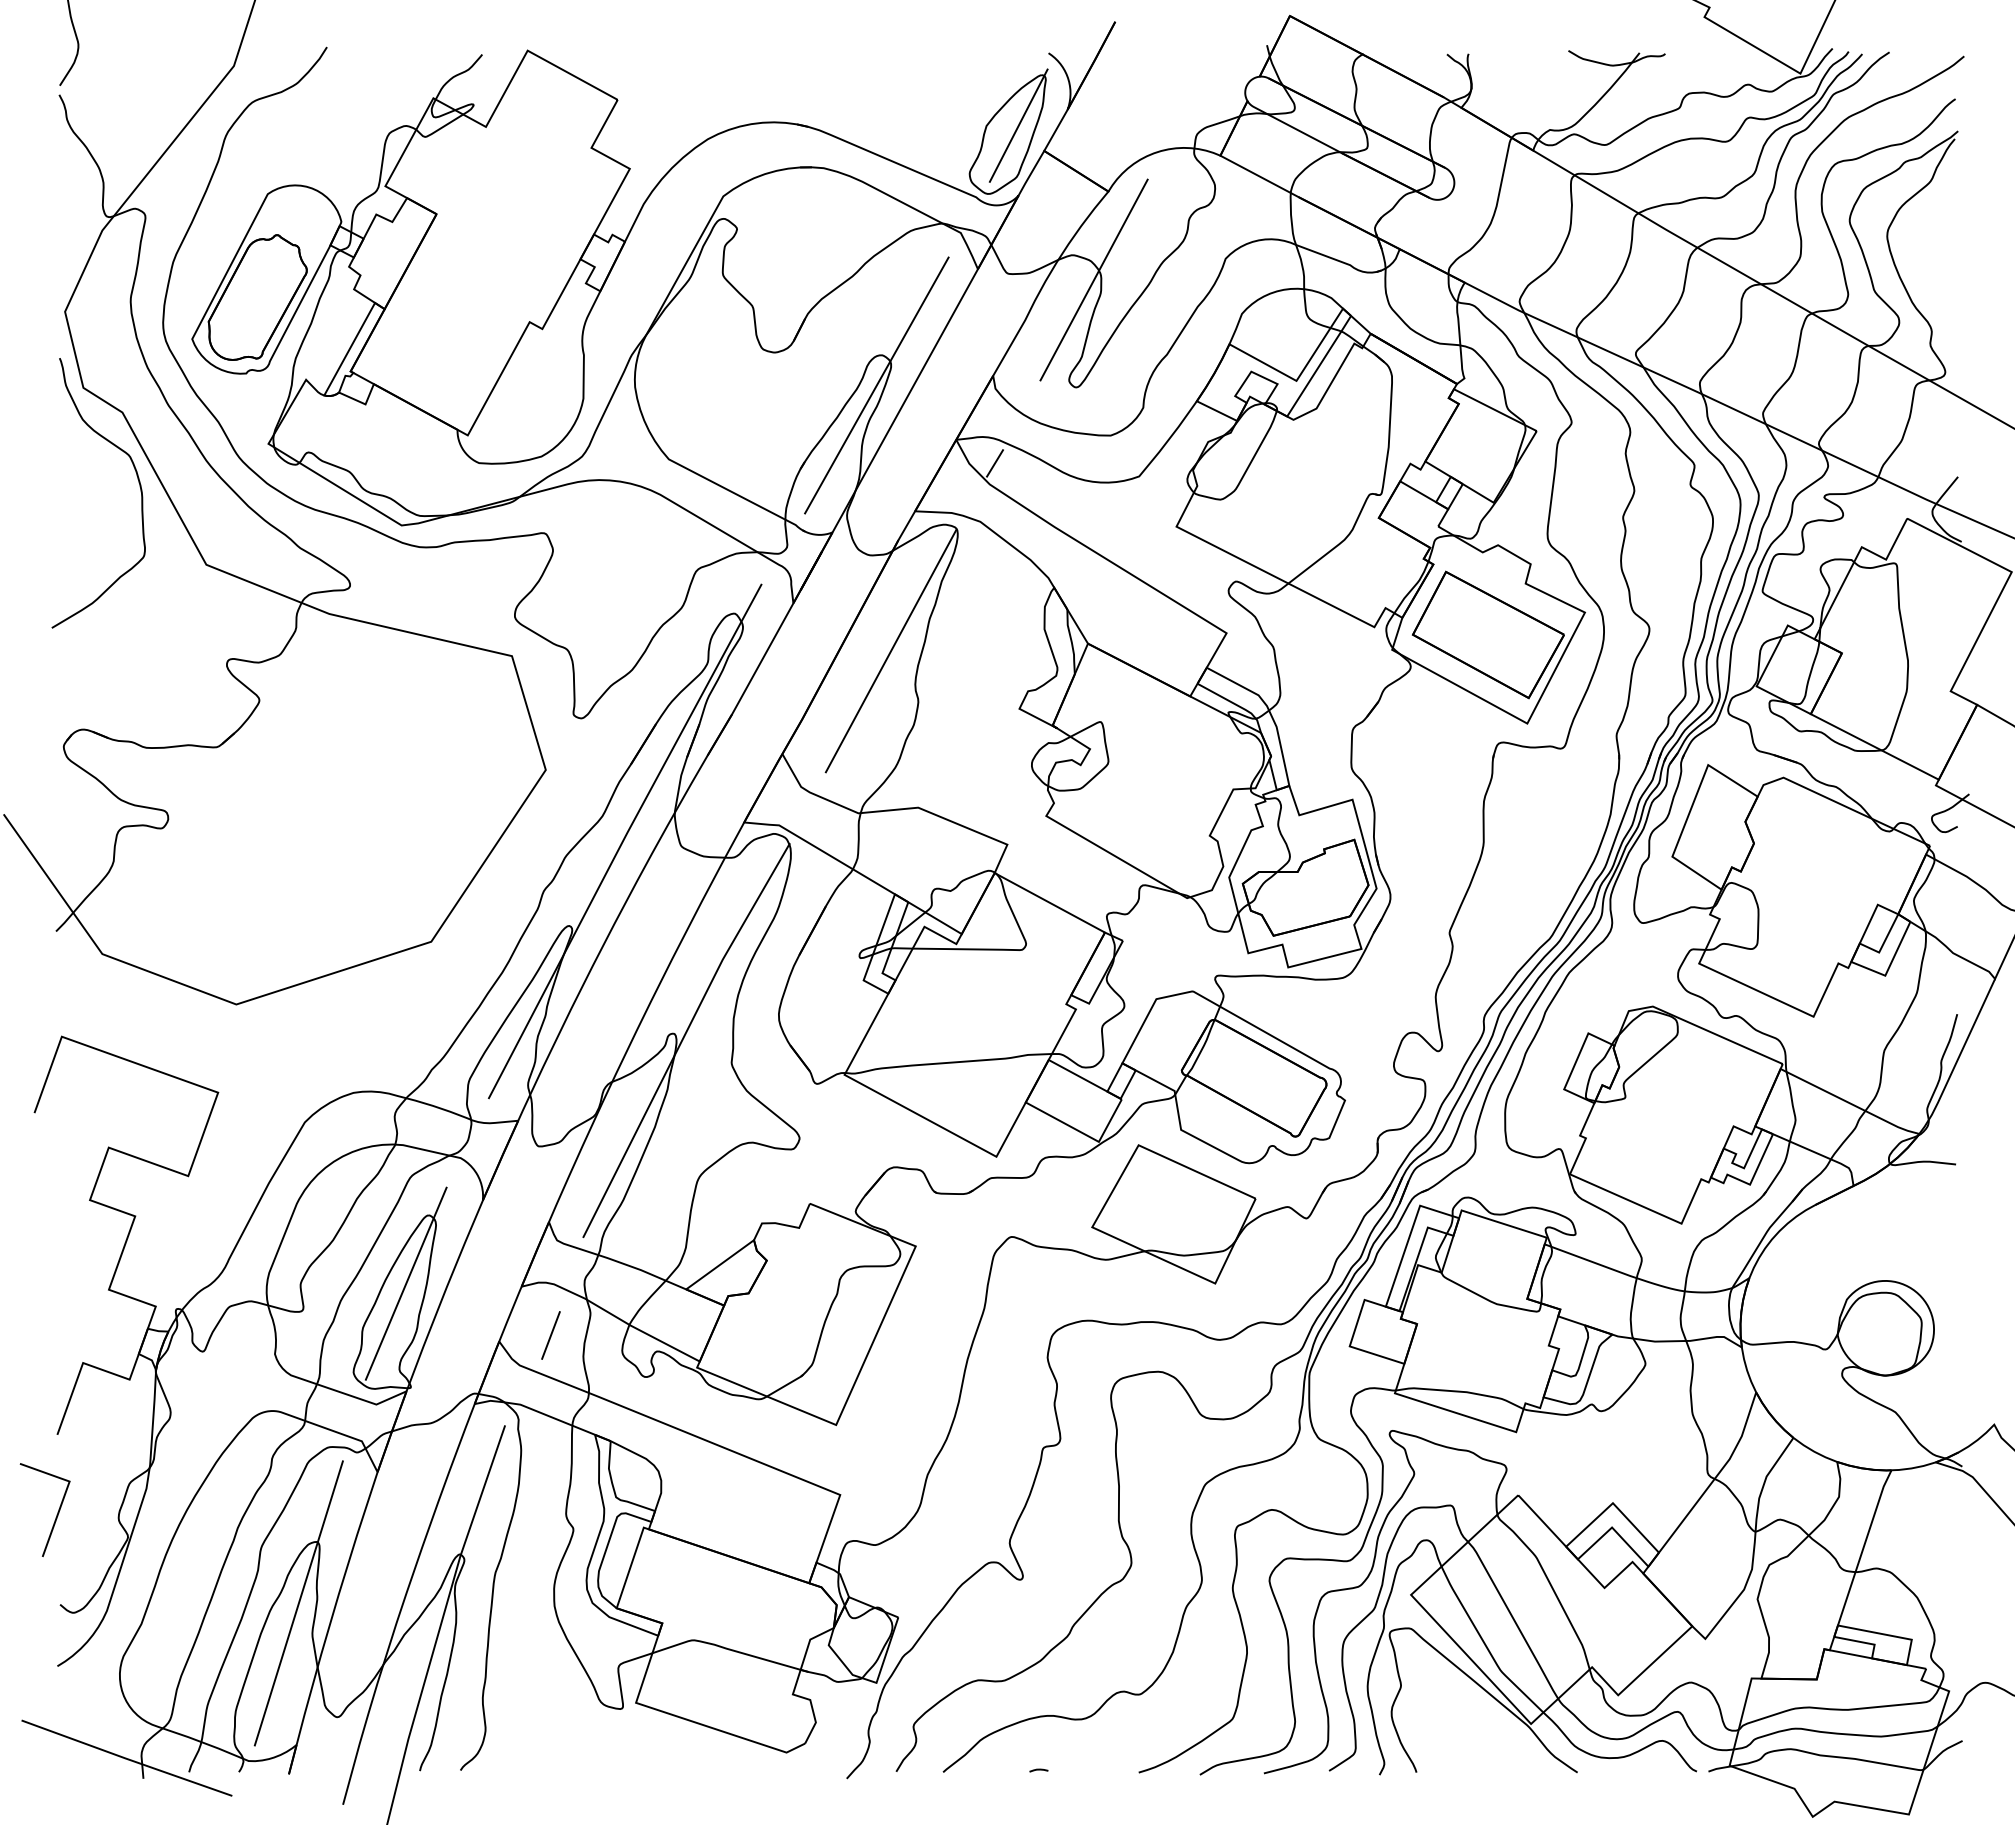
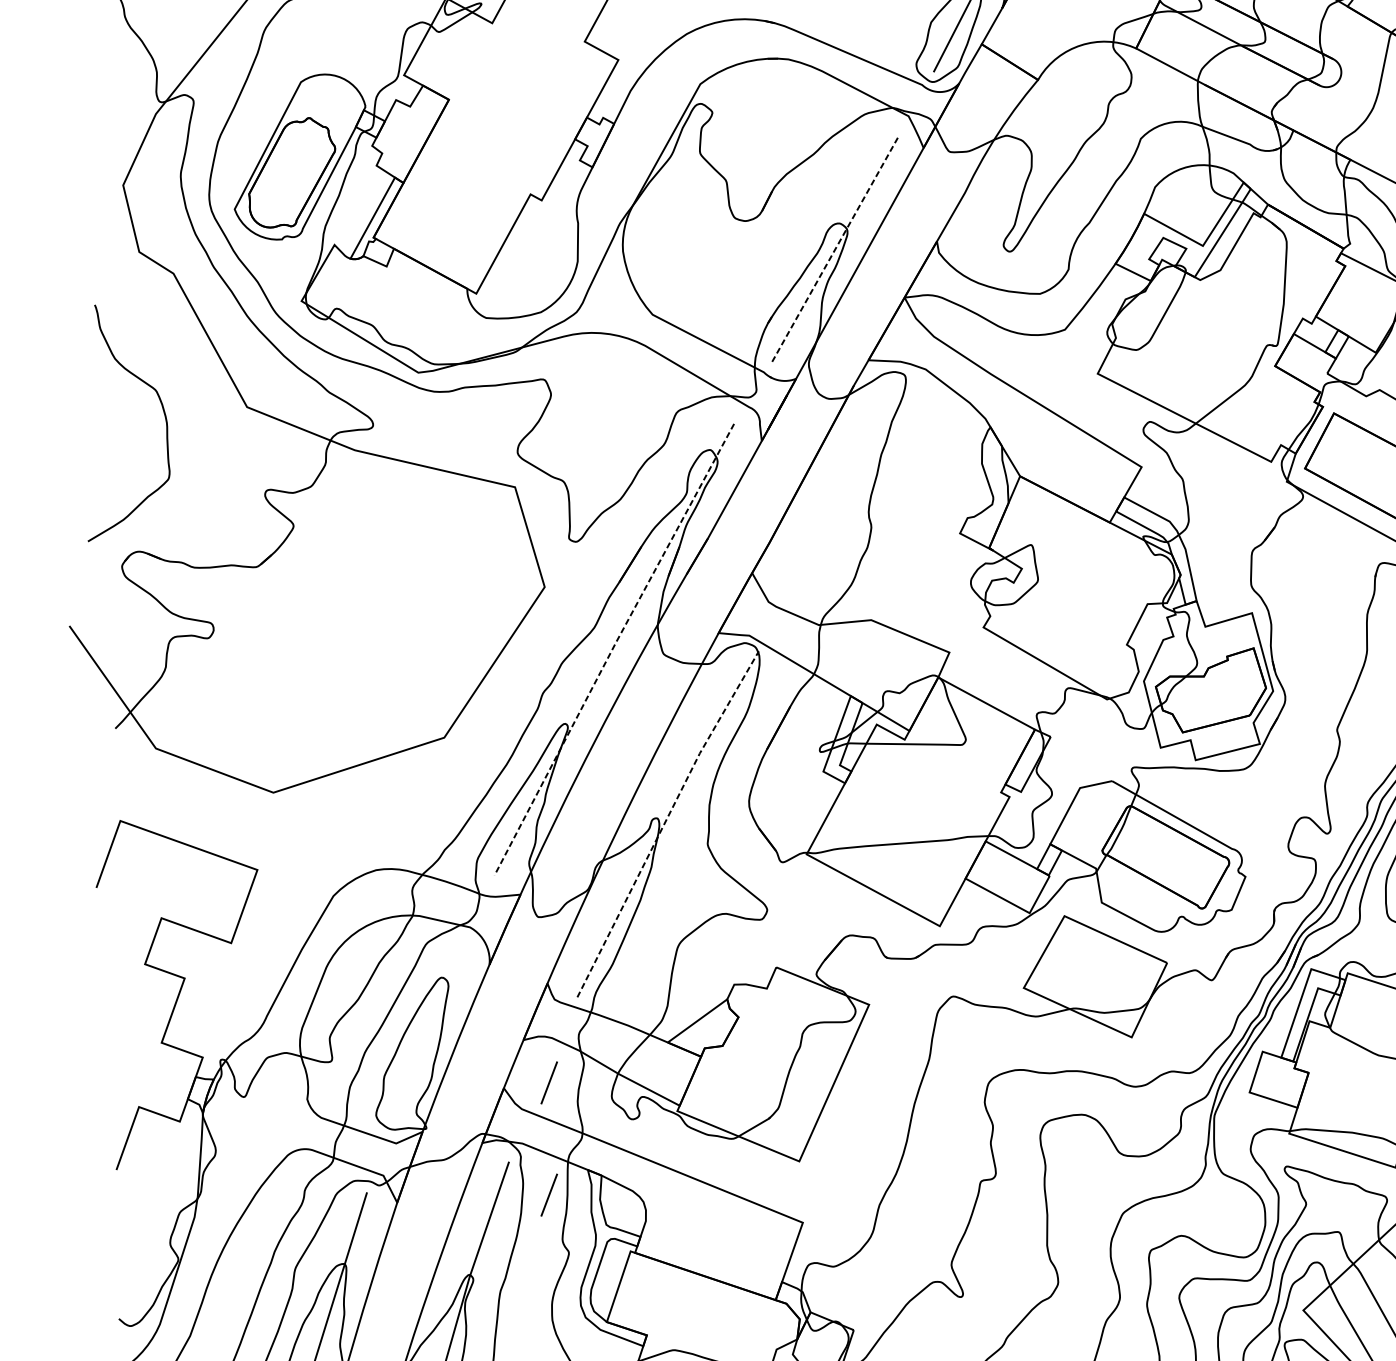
line: (1093, 279) -> (1024, 157), removed
line: (876, 385) -> (834, 249), solid -> dashed
line: (995, 463) -> (939, 318), removed
curve: (137, 479) -> (163, 411), moved
line: (890, 651) -> (846, 483), removed
line: (623, 840) -> (612, 648), solid -> dashed
line: (683, 1038) -> (665, 822), solid -> dashed
line: (405, 1283) -> (421, 1037), removed
line: (550, 1463) -> (548, 1195), added
line: (56, 1514) -> (115, 1239), removed

